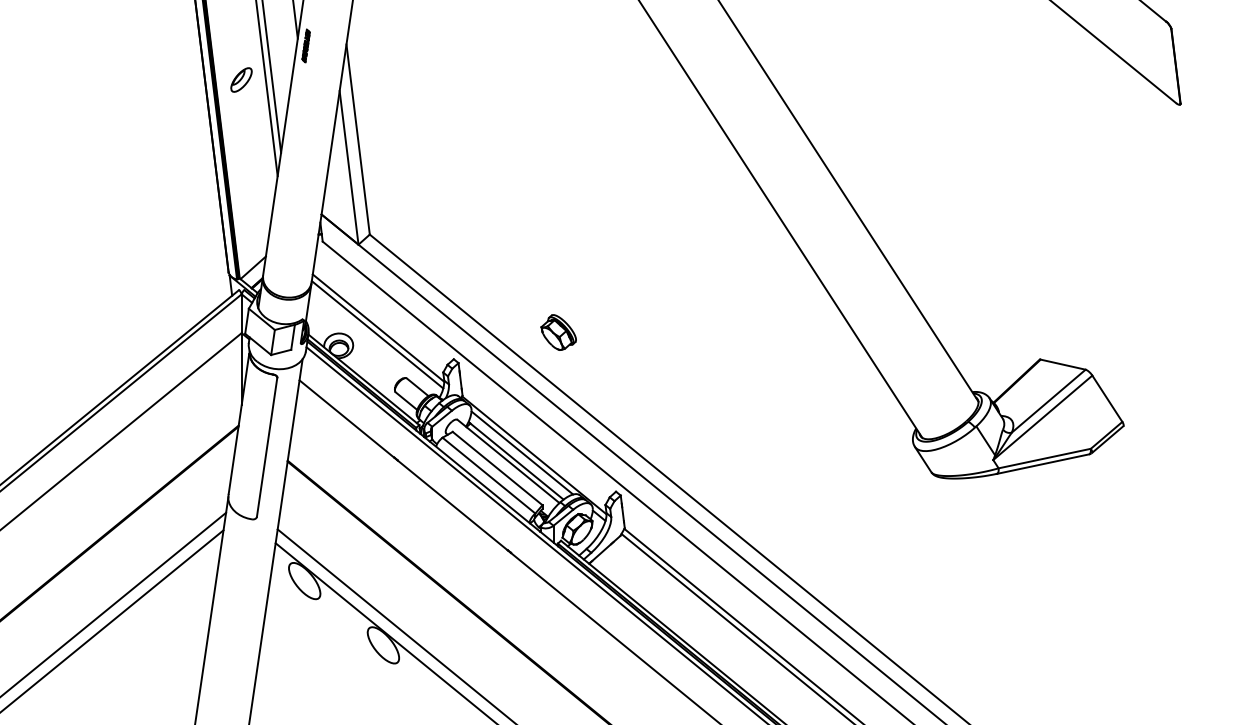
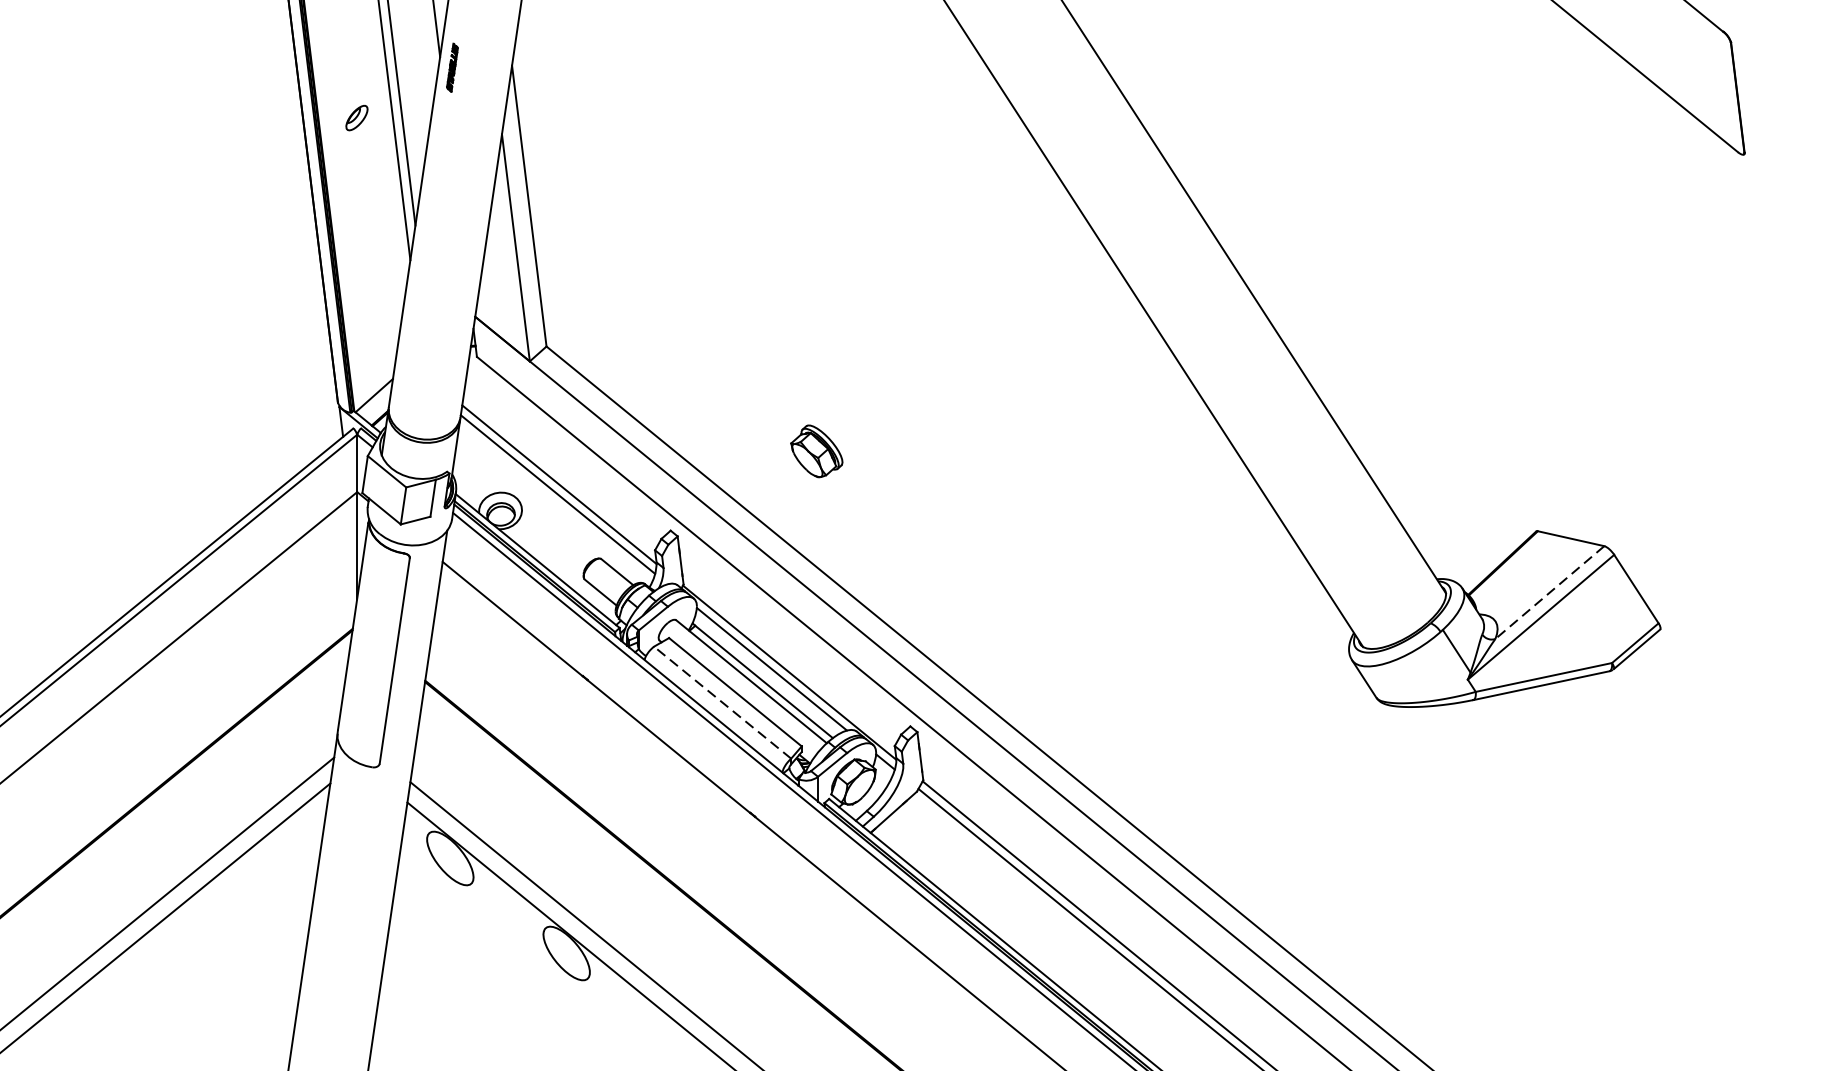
part: (241, 79) -> (356, 117), size x0.7
part: (558, 332) -> (816, 451), moved
line: (1048, 401) -> (1549, 593), solid -> dashed
line: (488, 475) -> (721, 702), solid -> dashed

